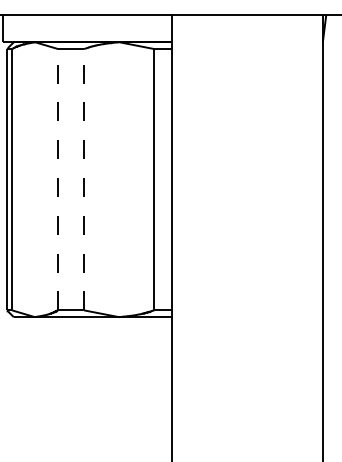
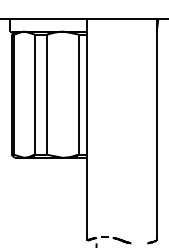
line: (59, 179) -> (35, 94), dashed -> solid
line: (85, 179) -> (47, 94), dashed -> solid

